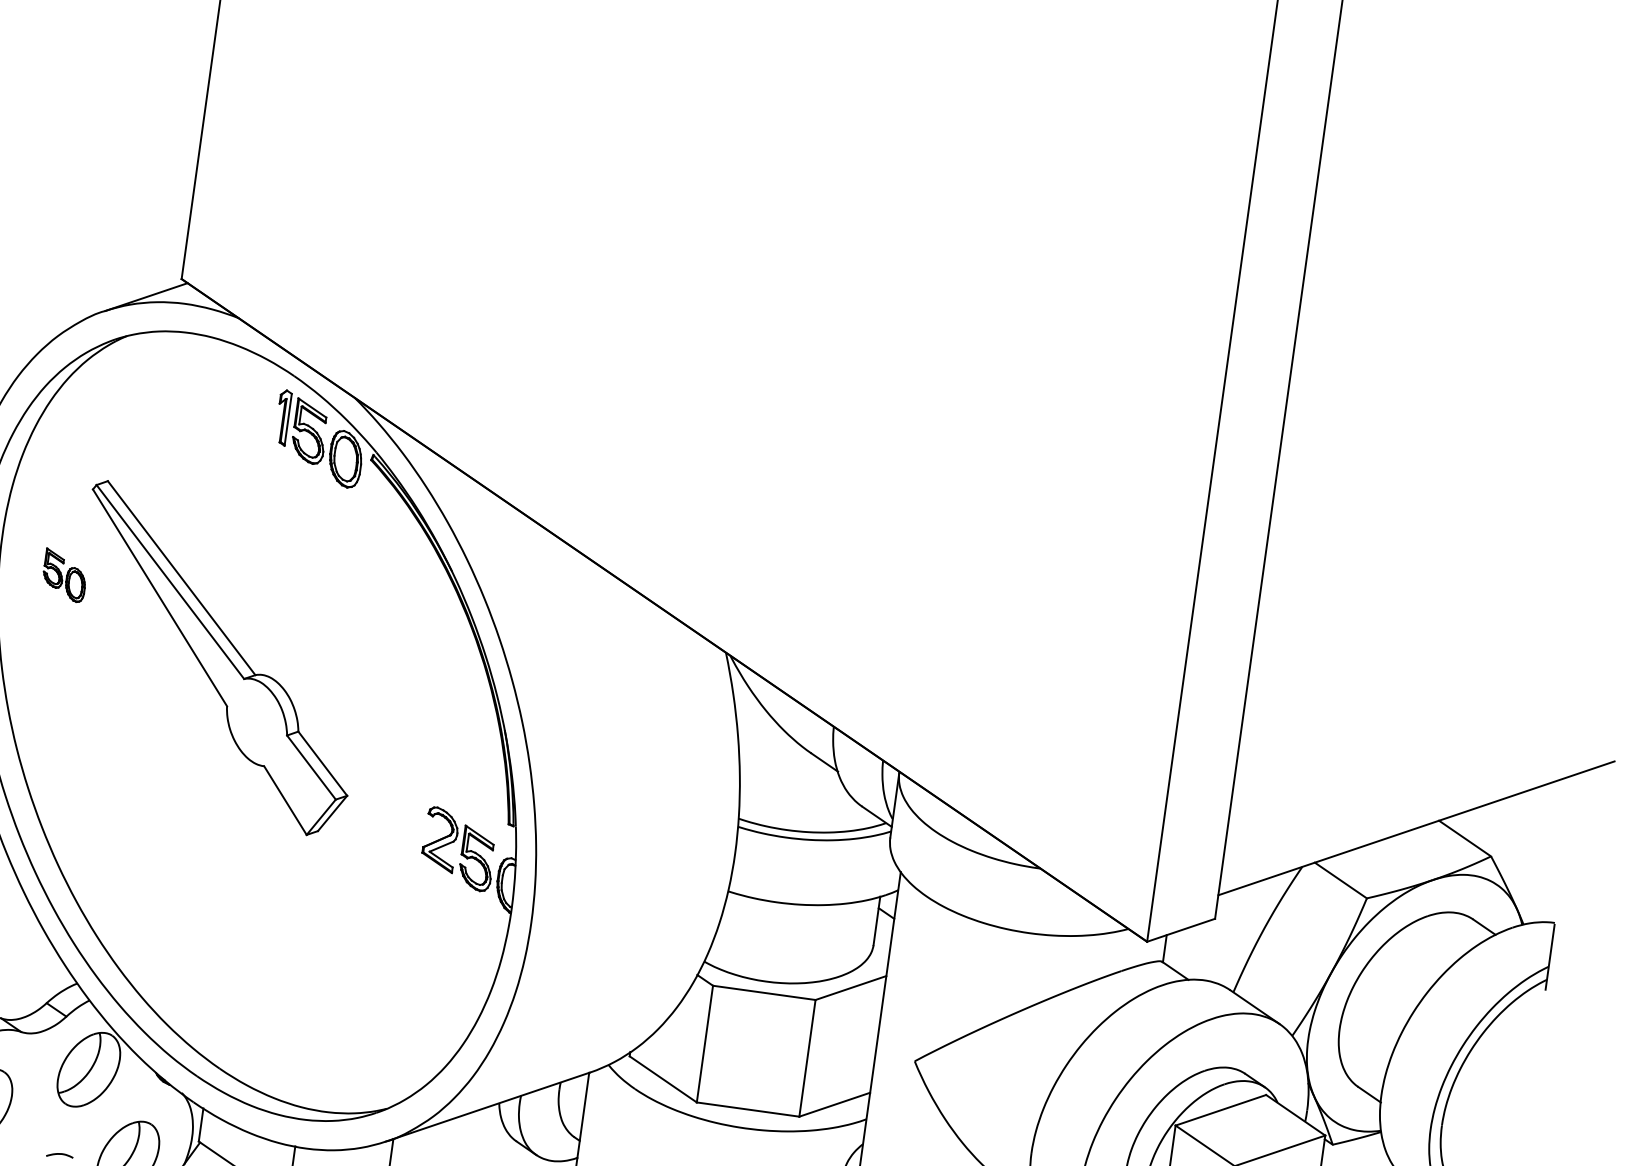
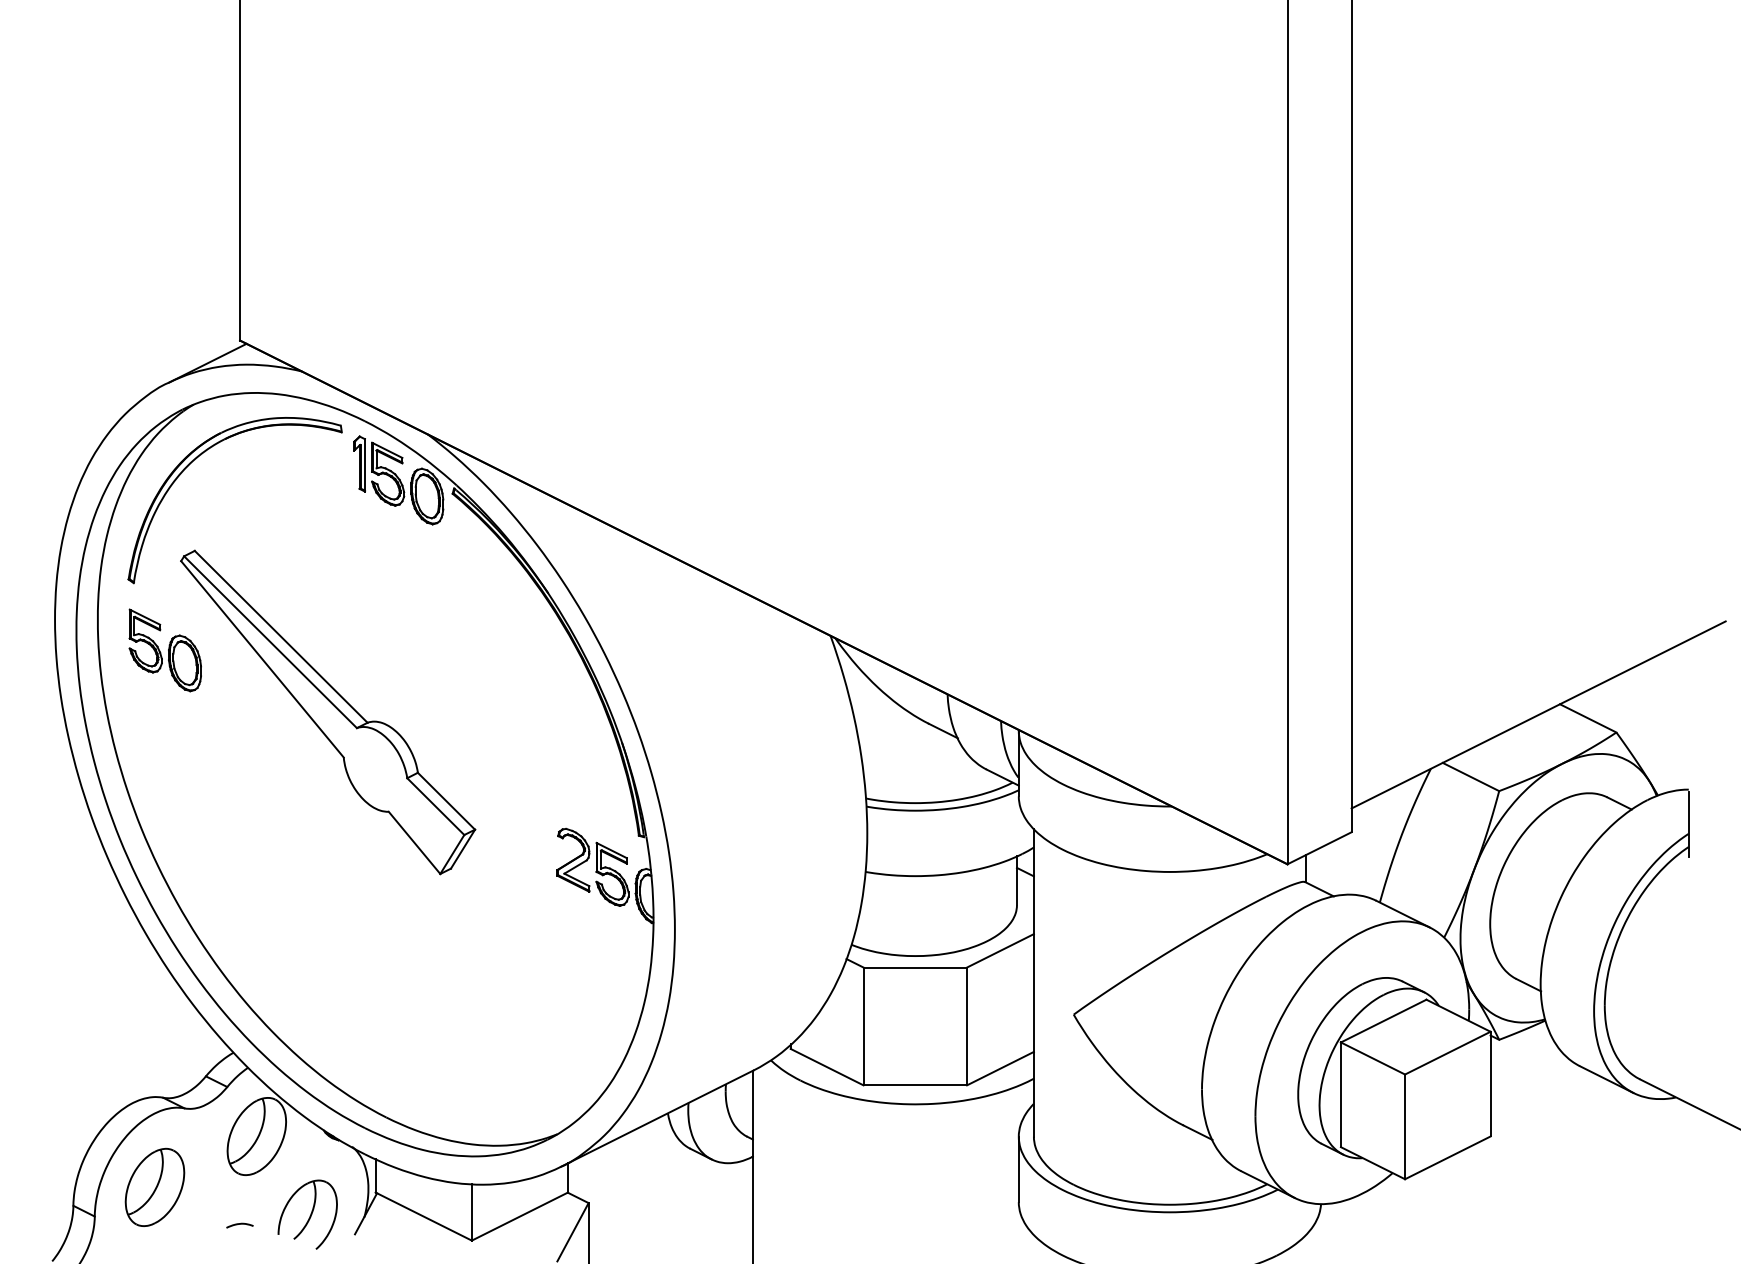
part: (122, 390) -> (196, 459), added
part: (64, 575) -> (164, 650), size x1.67

